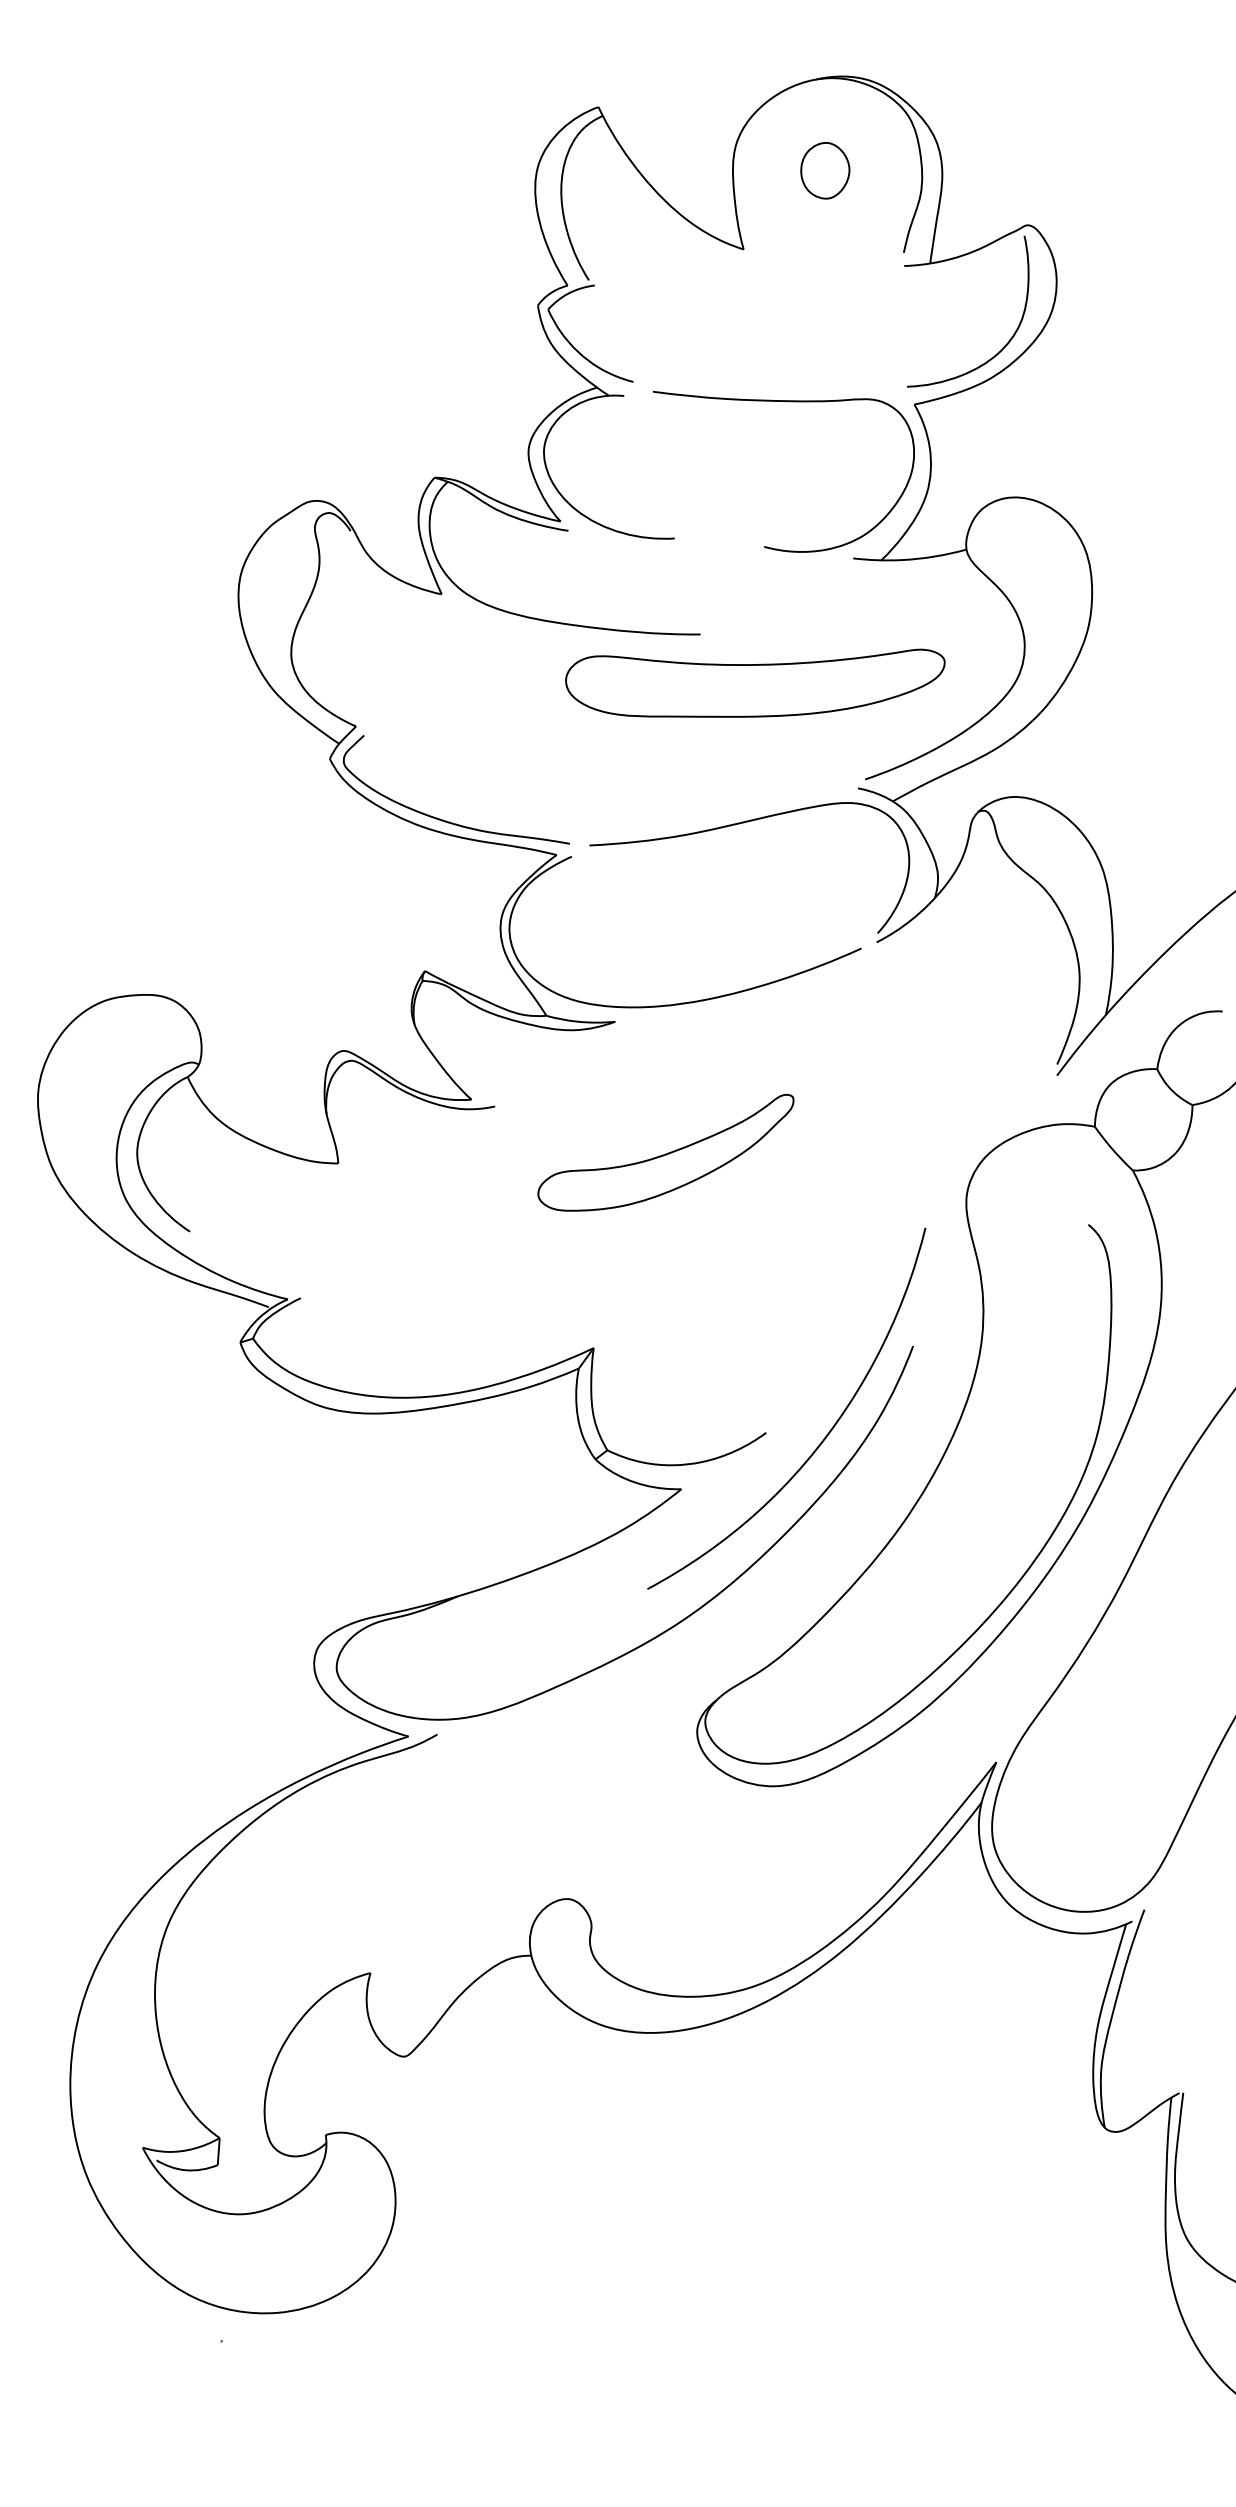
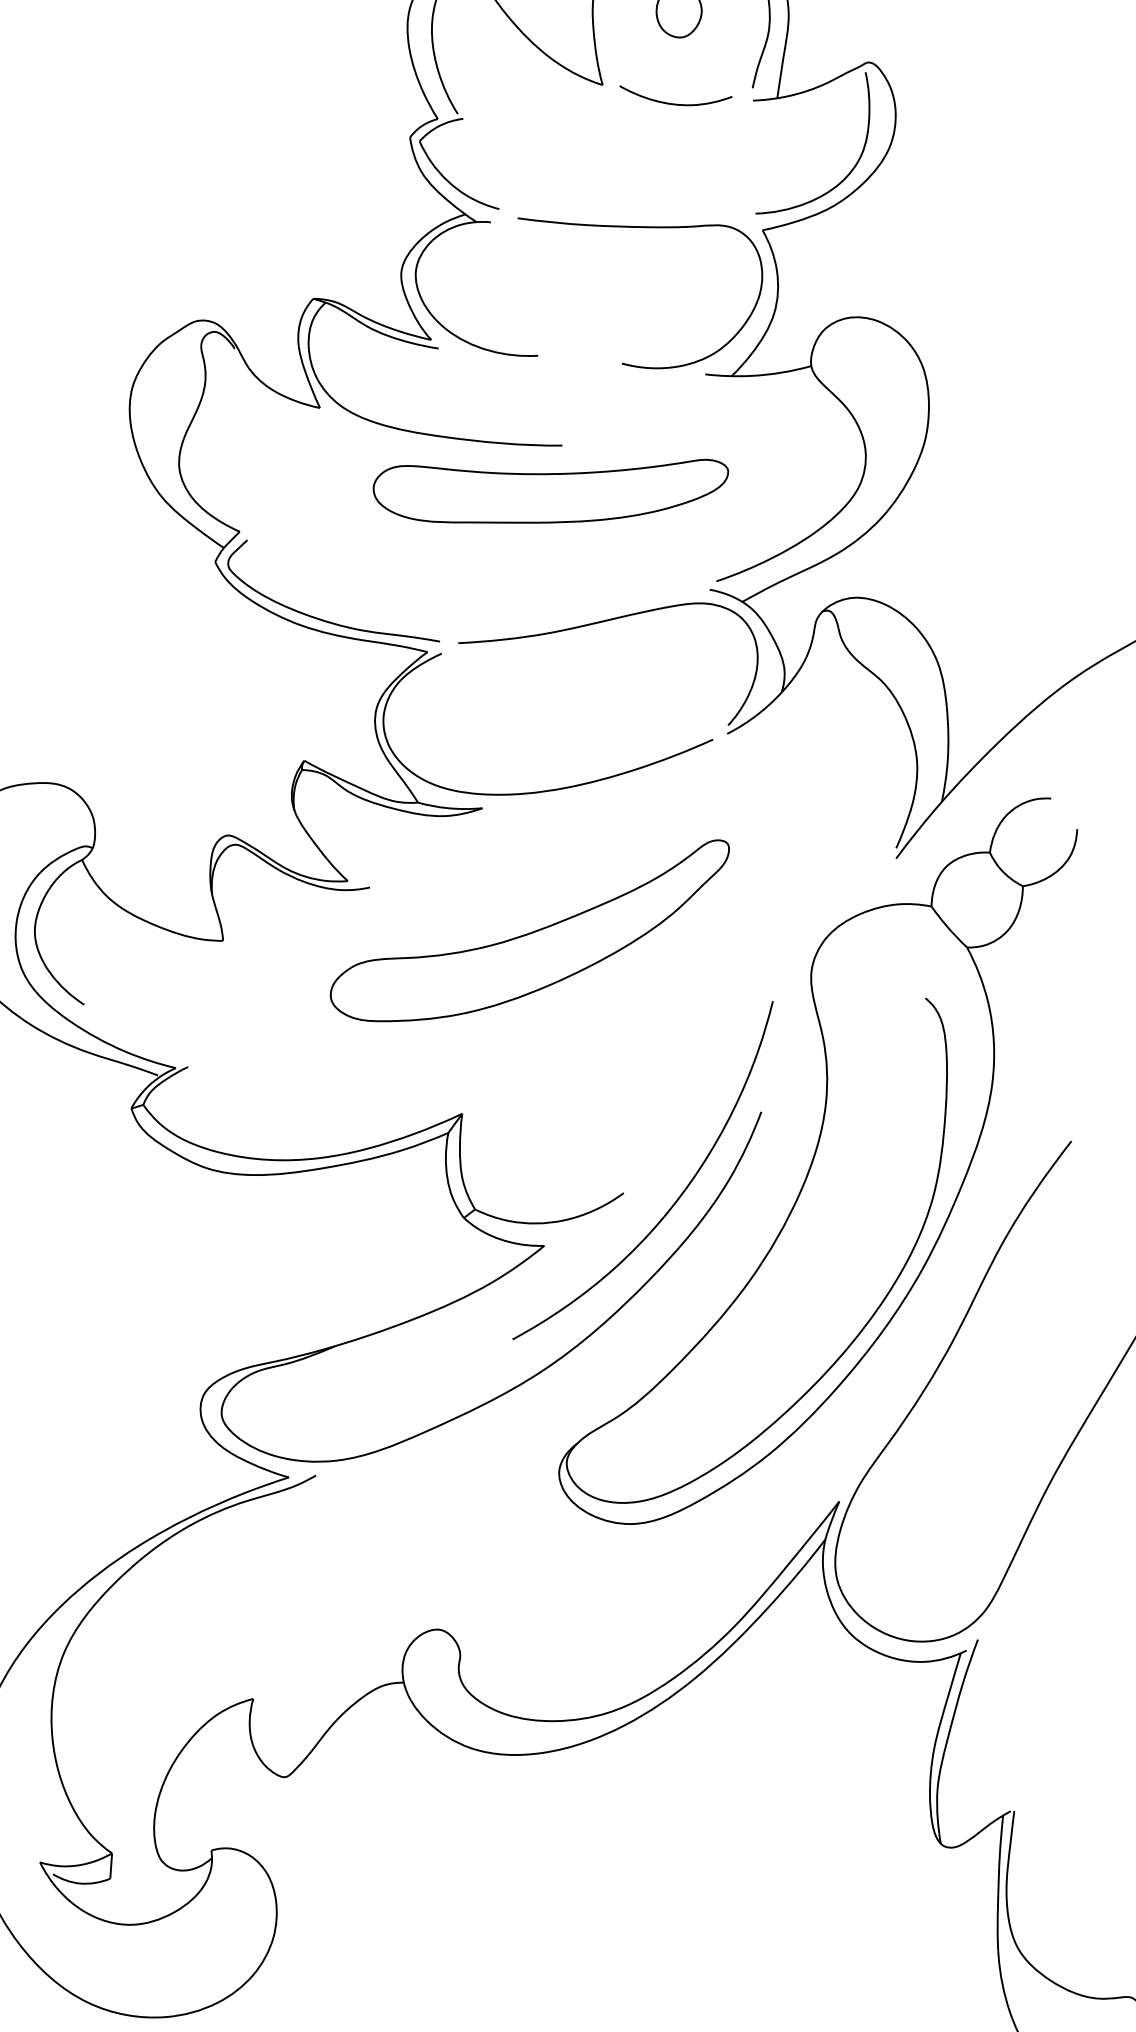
curve: (817, 268) -> (671, 102), added
part: (755, 682) -> (551, 490), moved
part: (665, 1152) -> (529, 930), size x1.67

